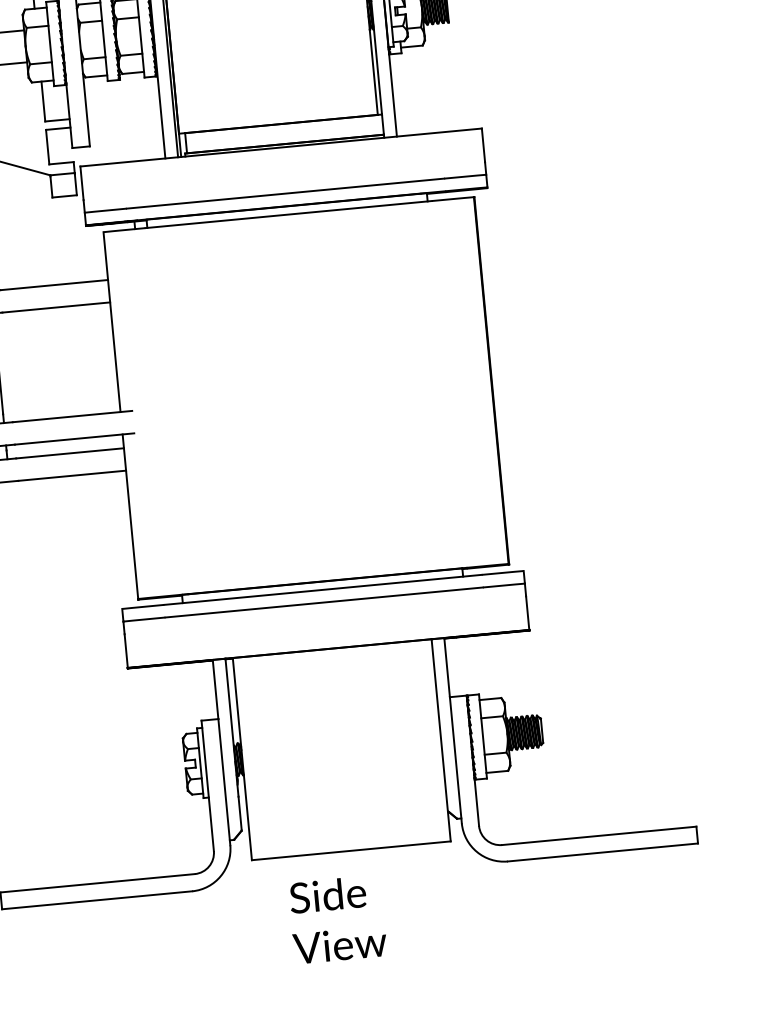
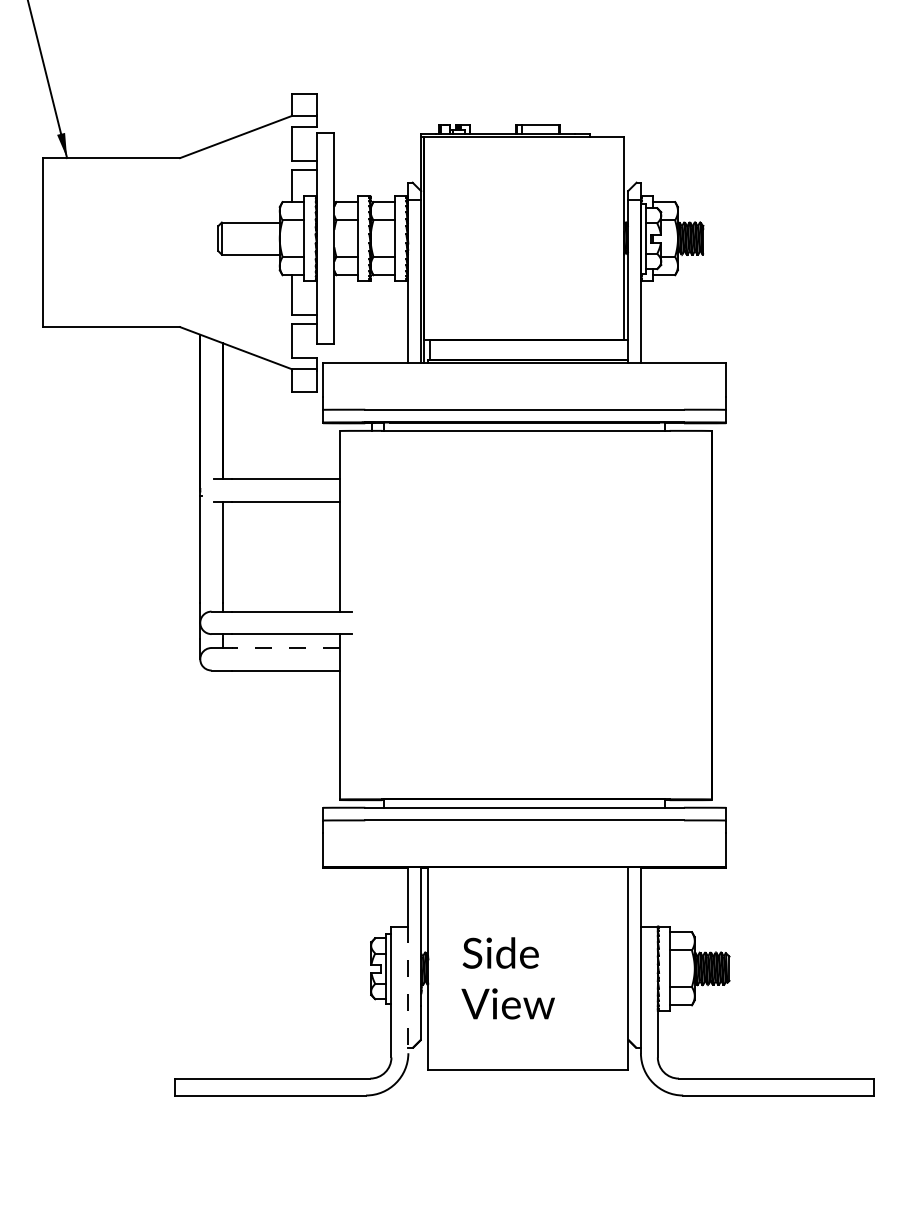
line: (69, 453) -> (285, 648), solid -> dashed
line: (224, 782) -> (408, 990), solid -> dashed
text: (336, 919) -> (507, 978), moved

